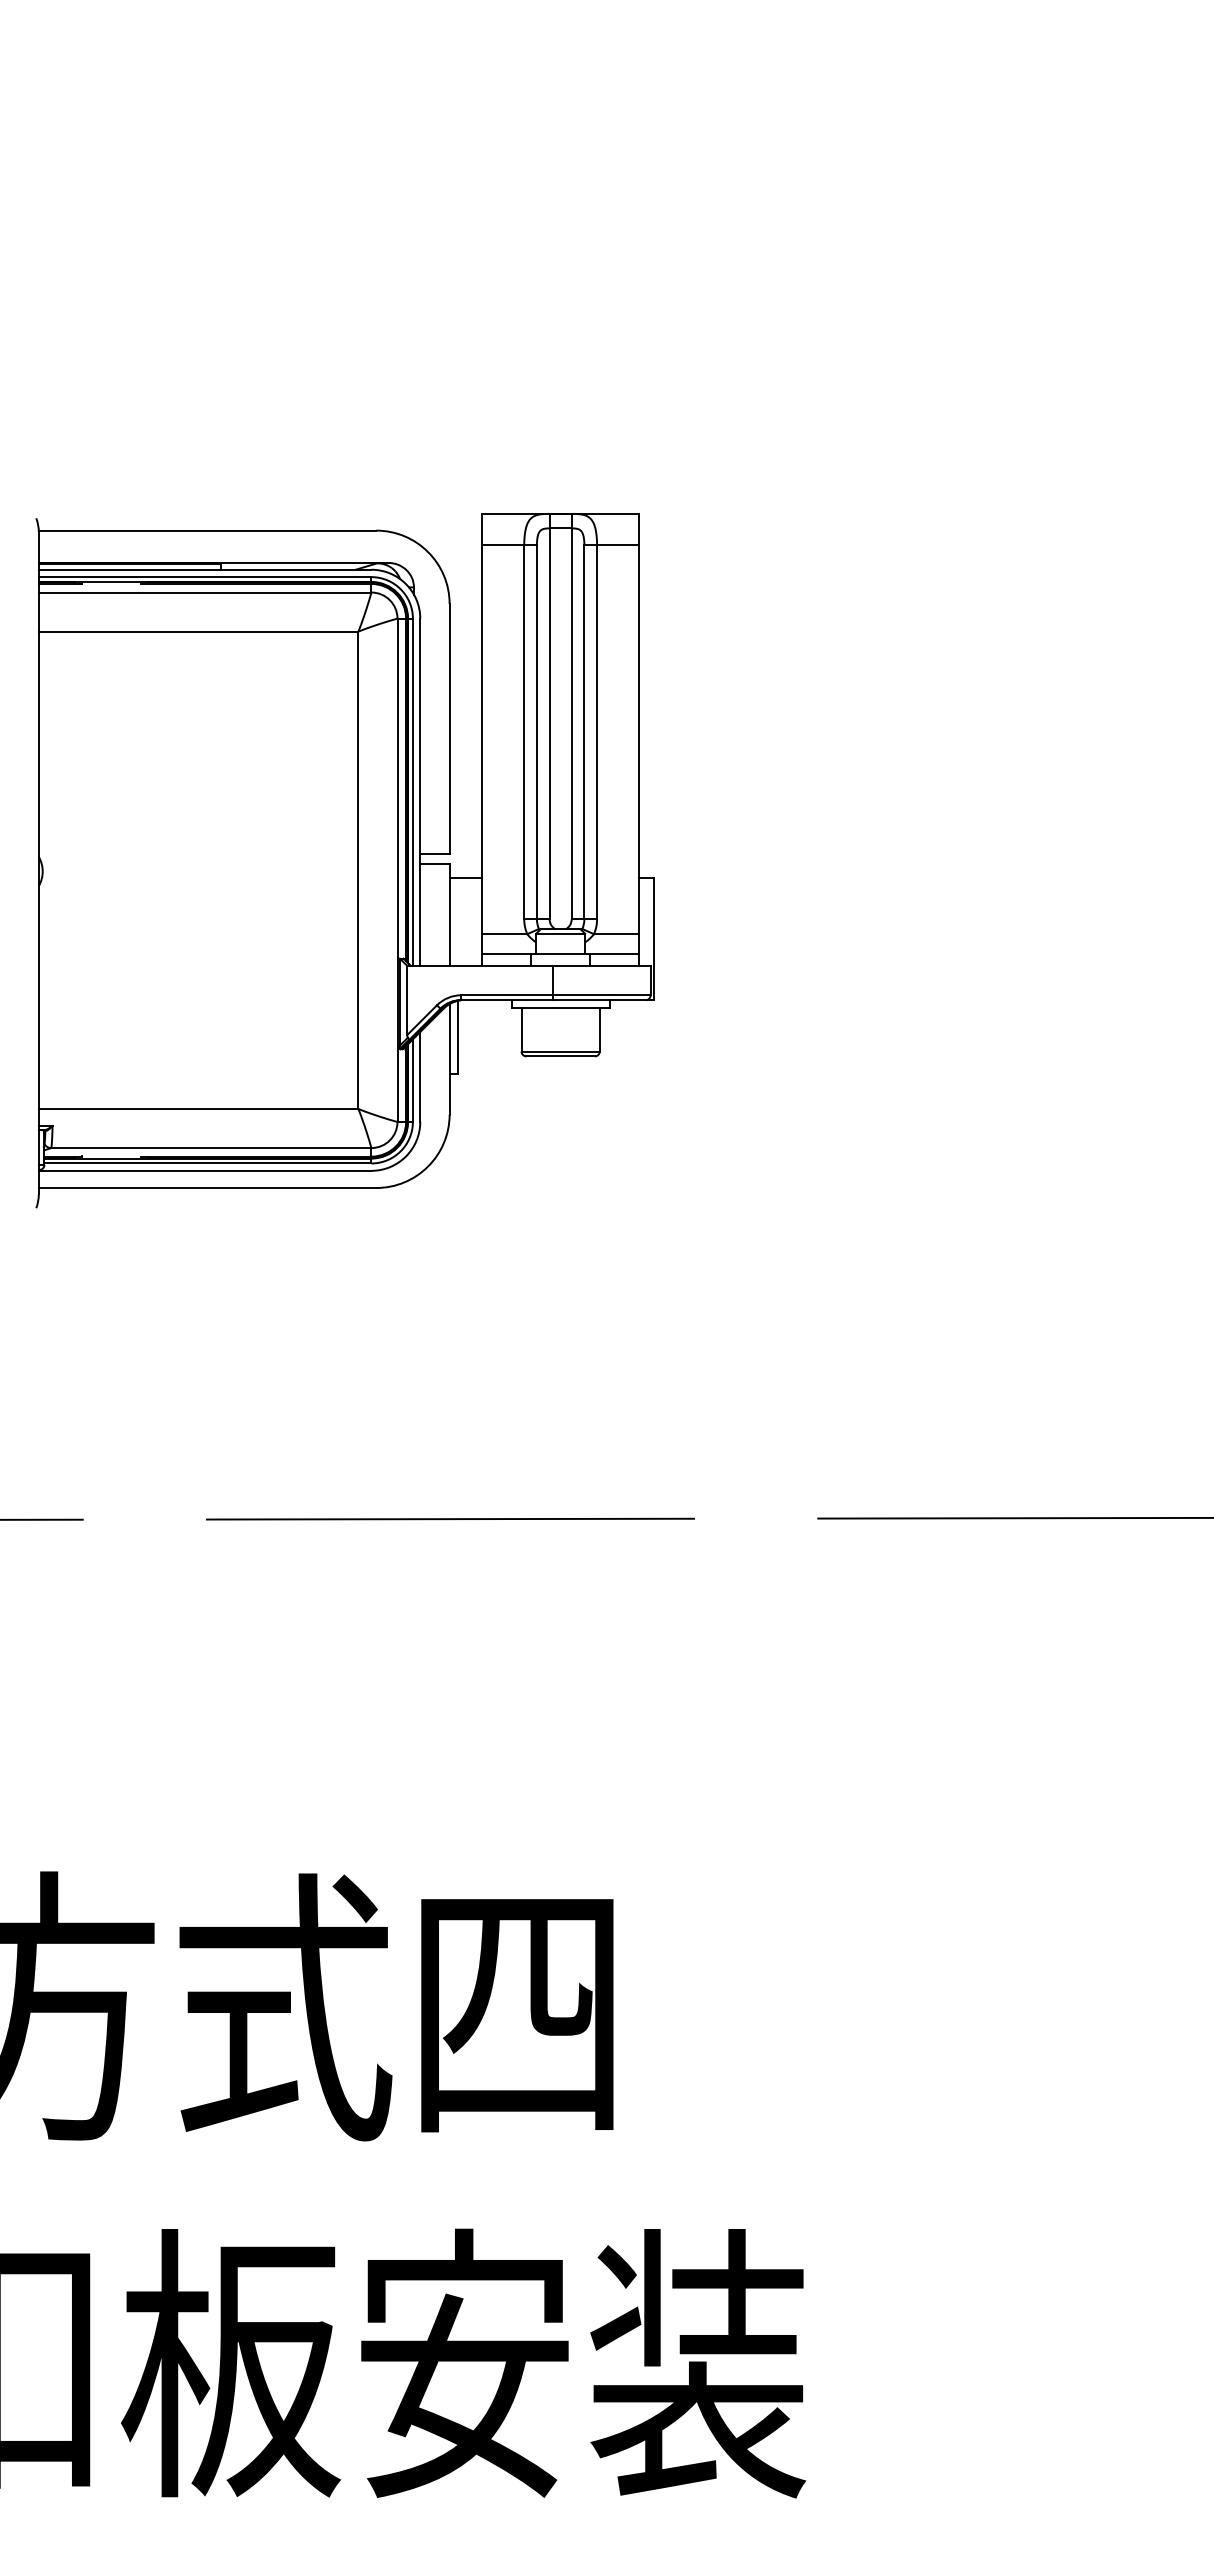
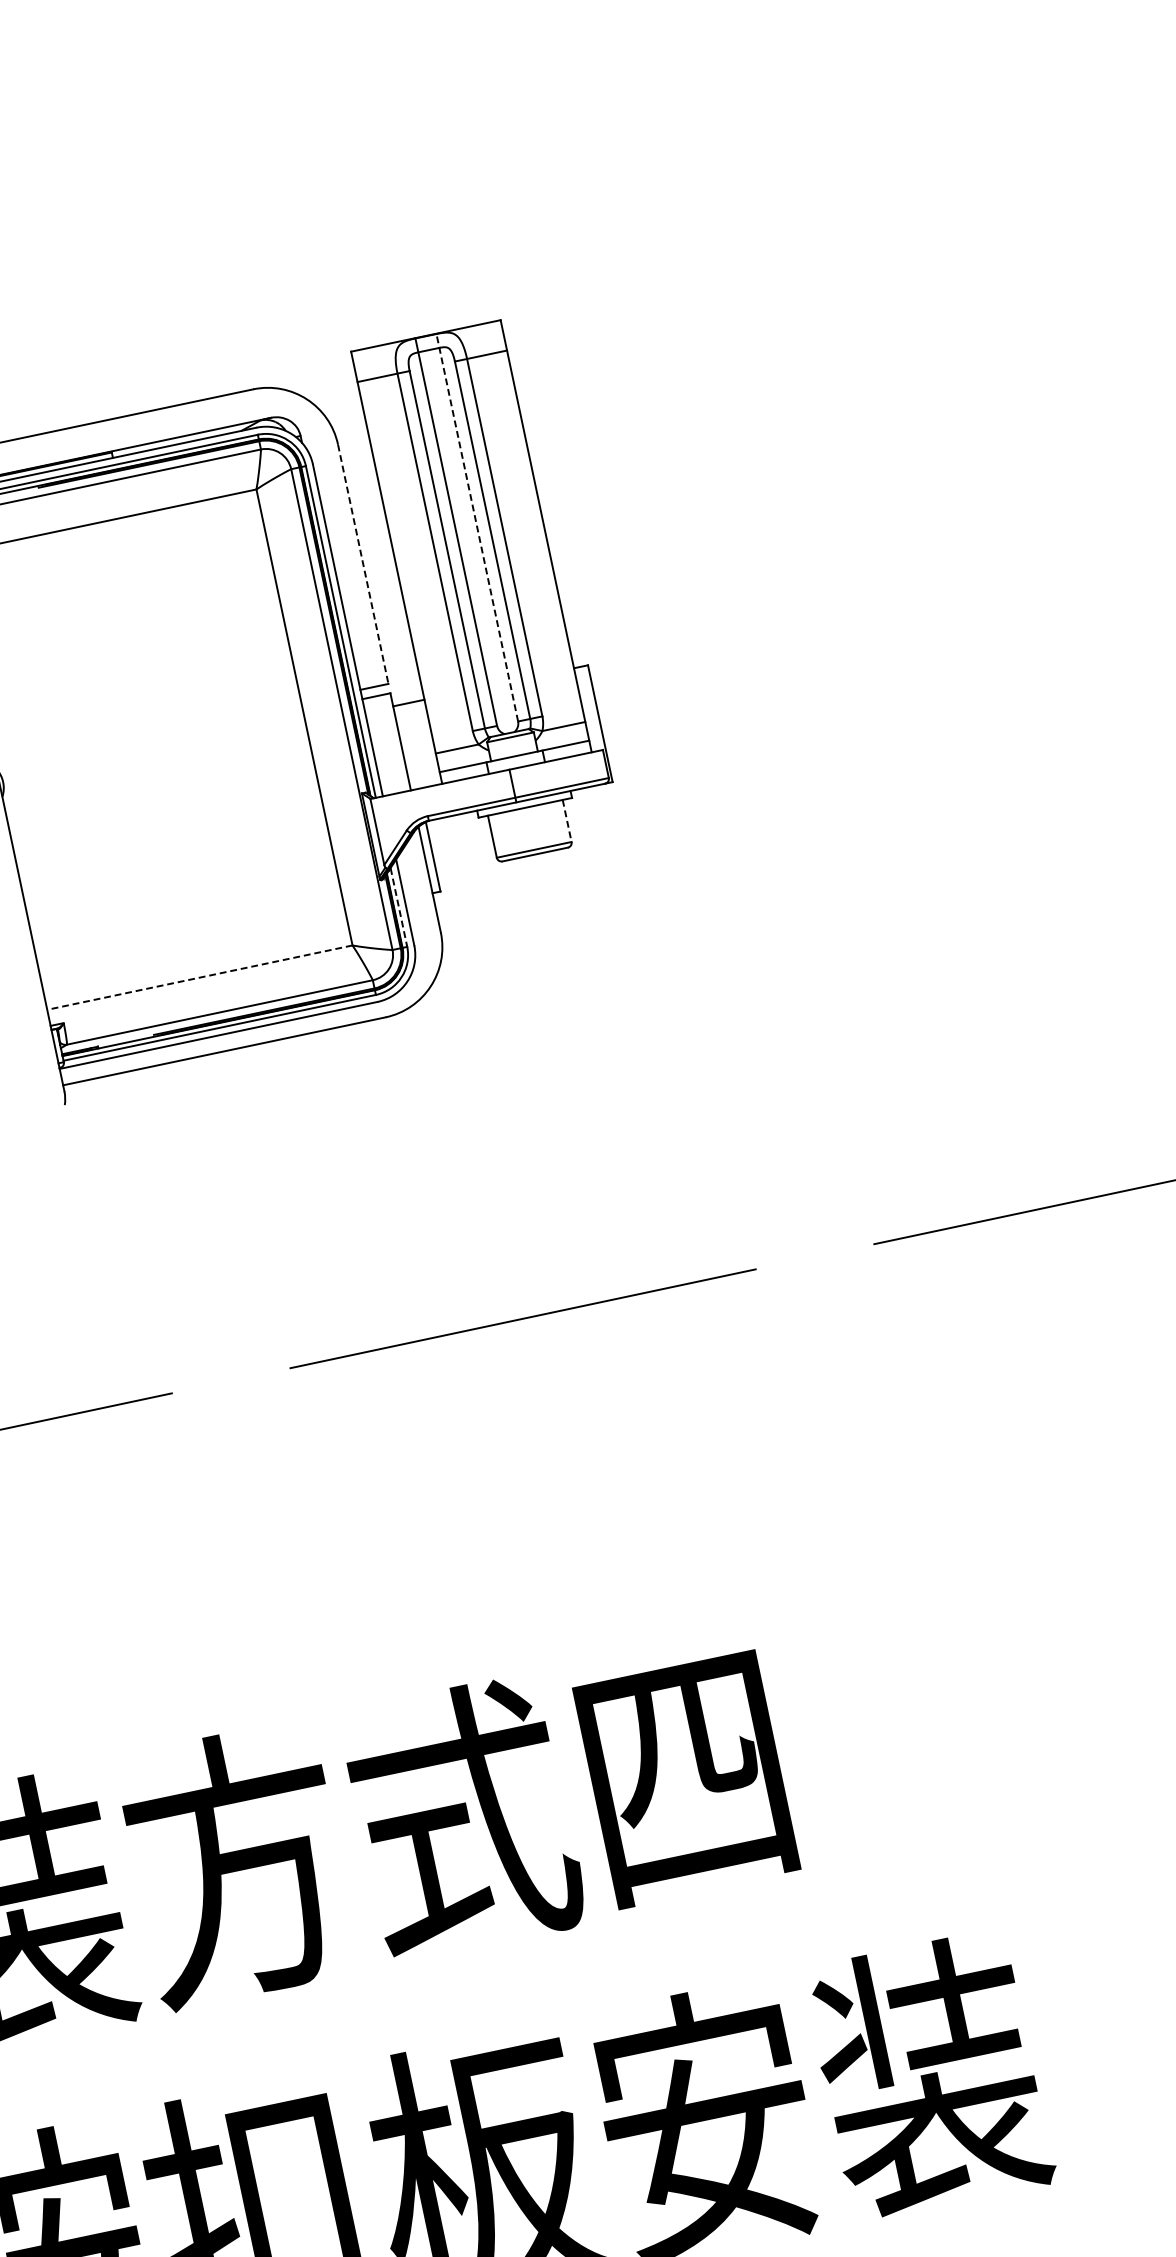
line: (571, 716) -> (477, 527), solid -> dashed
line: (449, 729) -> (363, 564), solid -> dashed
line: (599, 1030) -> (567, 821), solid -> dashed
line: (412, 1081) -> (398, 908), solid -> dashed
line: (198, 1108) -> (199, 977), solid -> dashed

